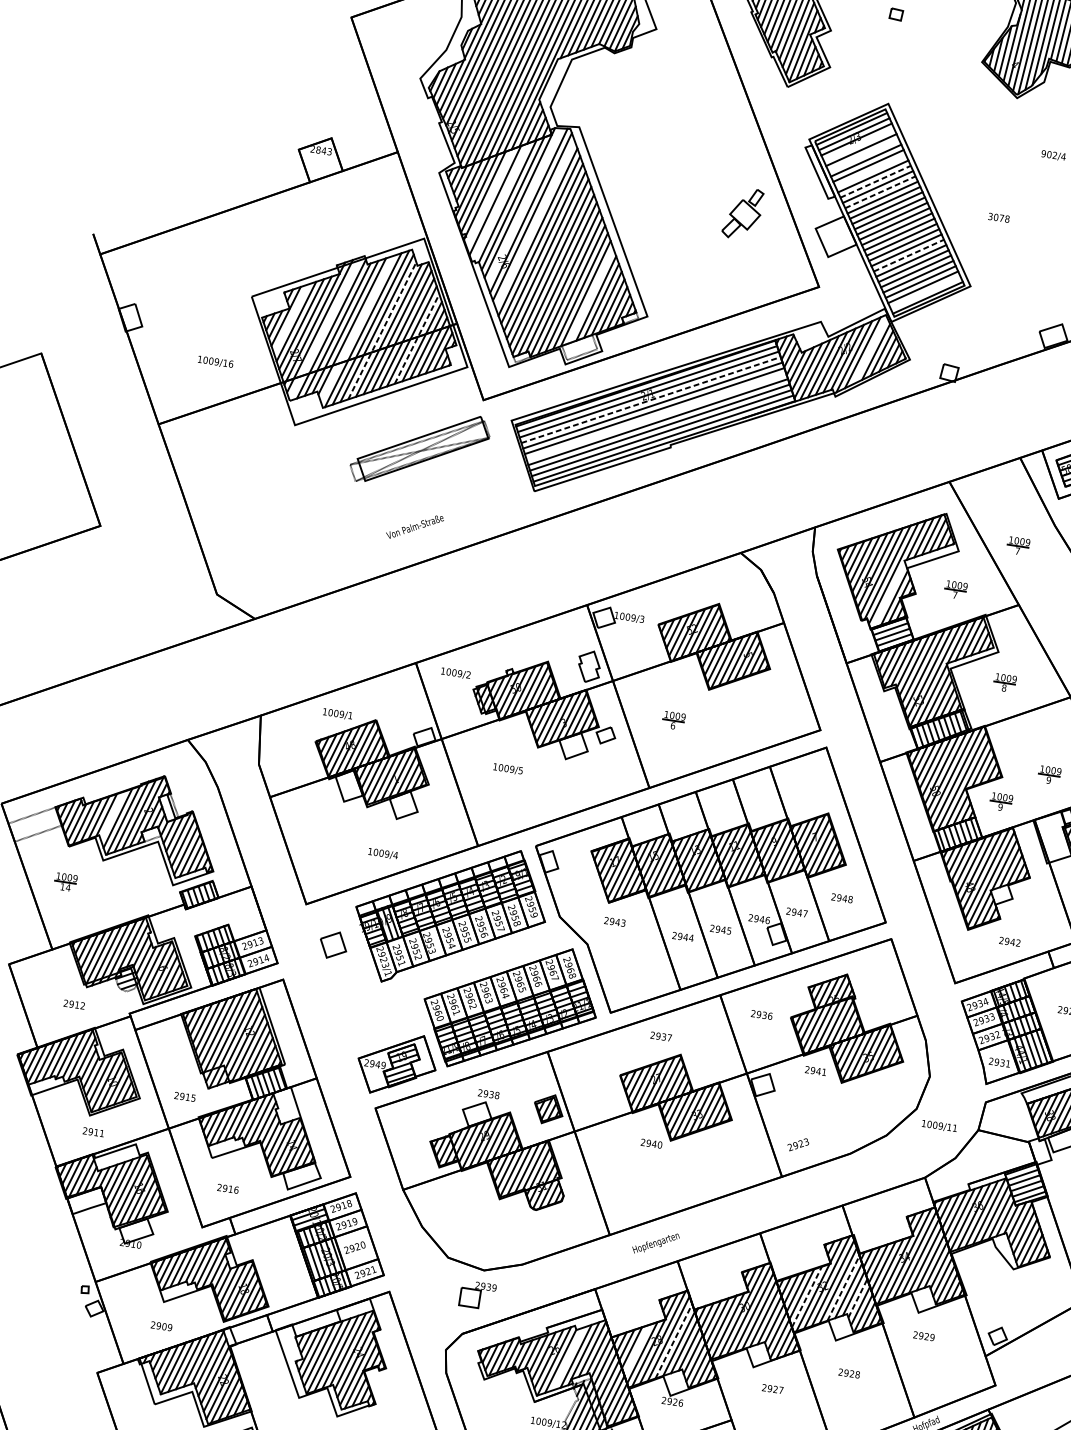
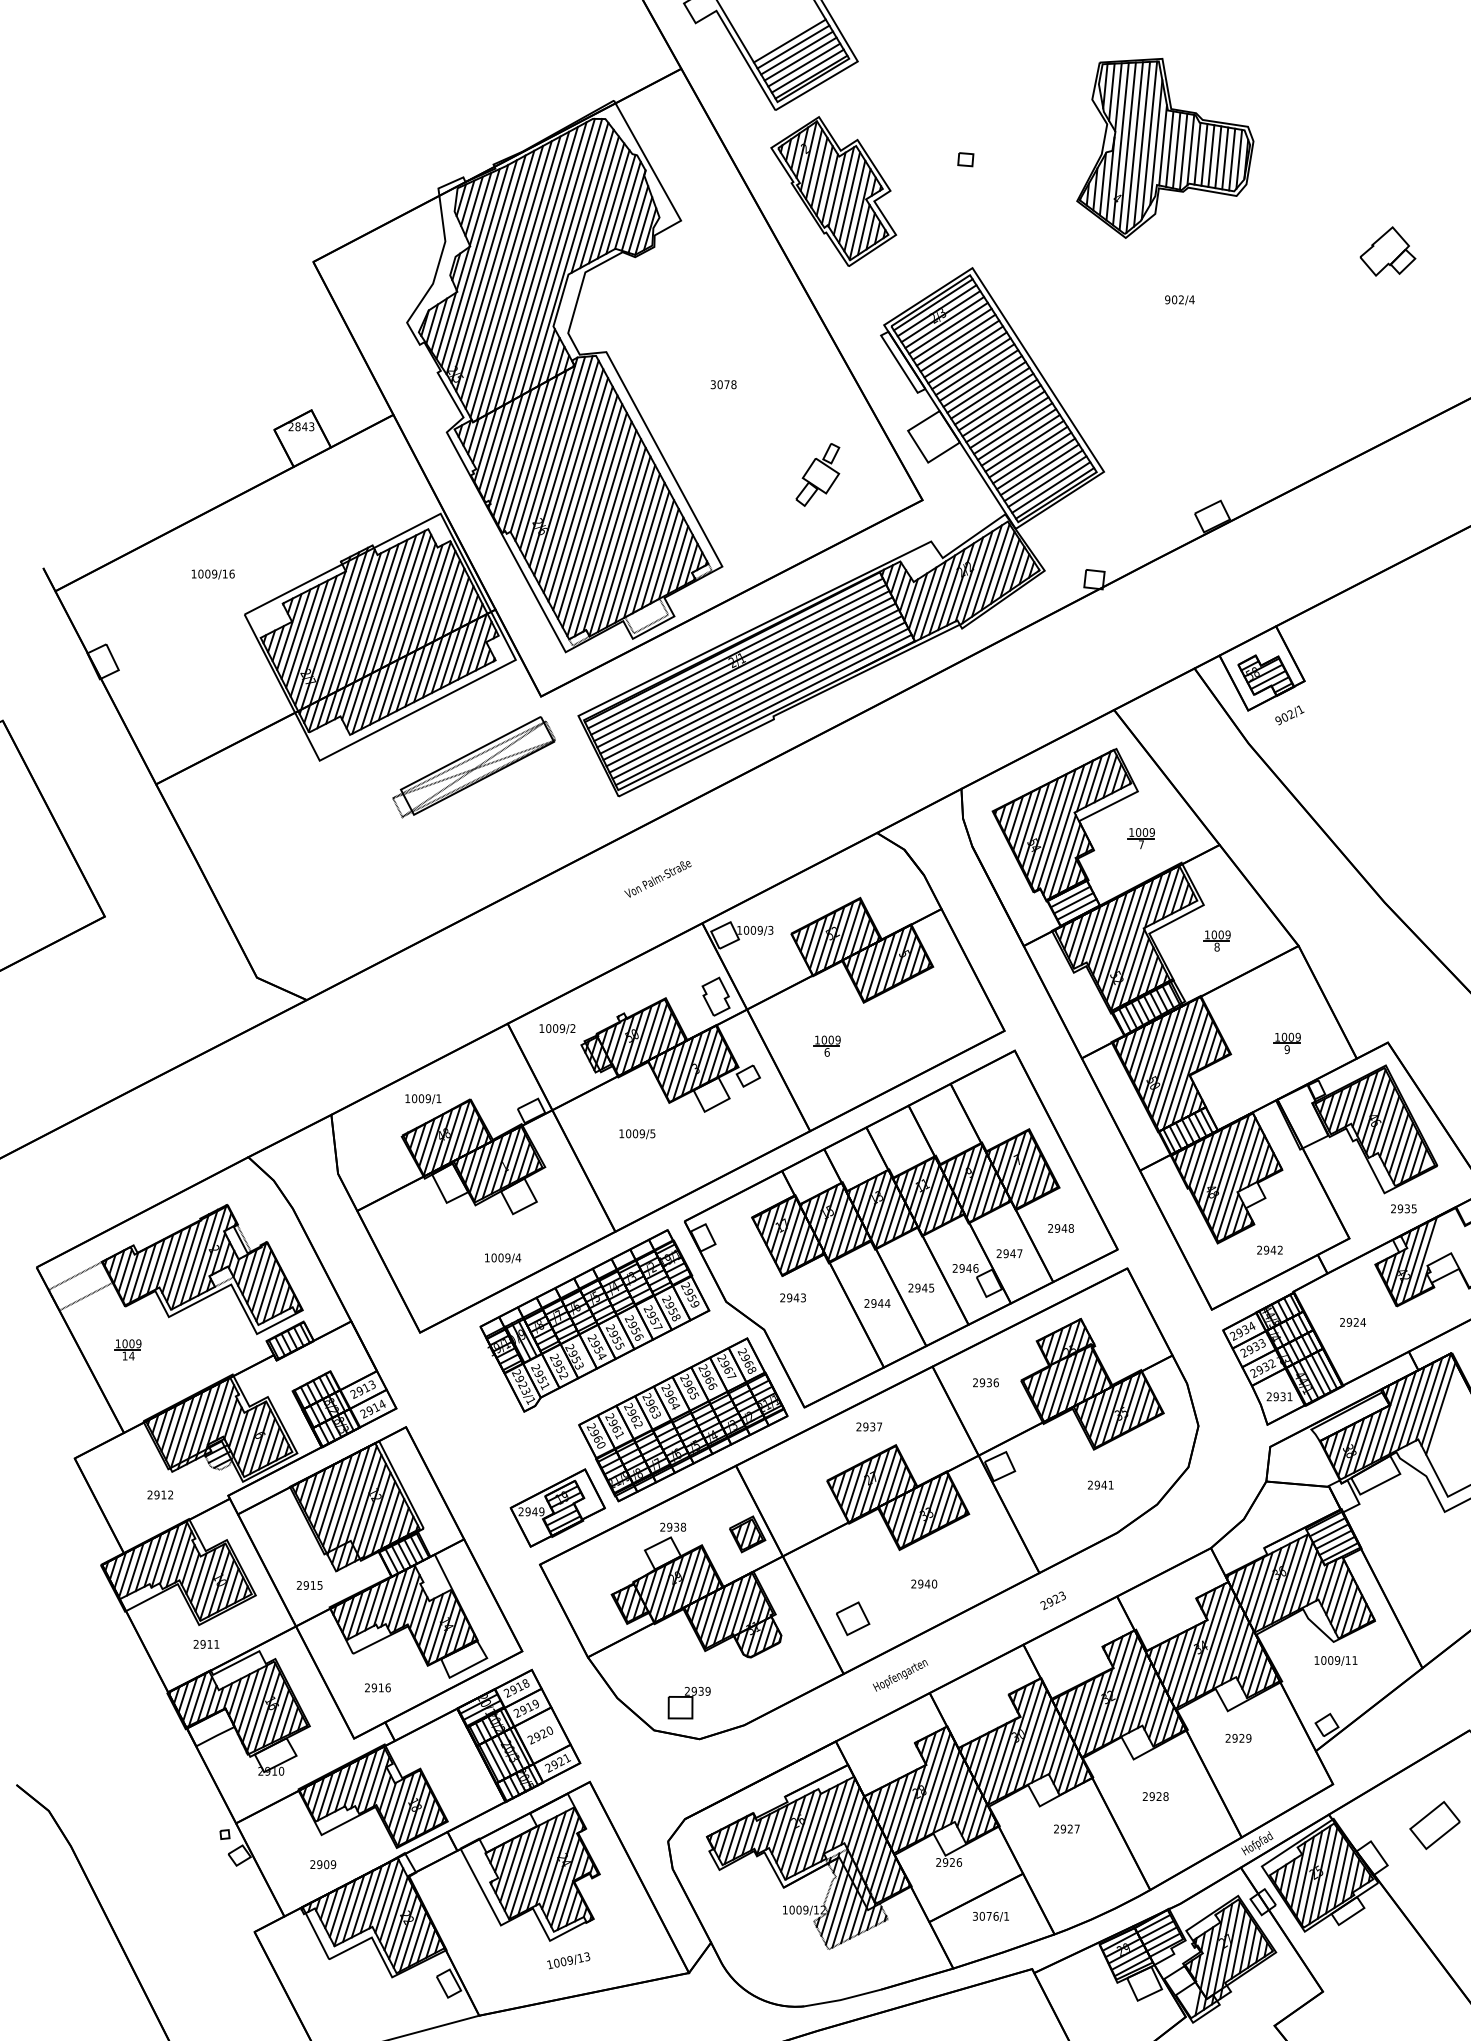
line: (858, 144) -> (944, 322), added
line: (864, 154) -> (952, 333), added
line: (870, 170) -> (963, 351), added
line: (875, 181) -> (971, 363), dashed -> solid
line: (880, 192) -> (978, 375), dashed -> solid
line: (490, 198) -> (512, 453), added
line: (500, 202) -> (525, 456), added
line: (523, 206) -> (554, 457), added
part: (742, 213) -> (817, 474), moved
text: (998, 217) -> (723, 384), moved
line: (535, 224) -> (571, 476), added
line: (908, 255) -> (1024, 446), dashed -> solid
line: (925, 292) -> (1051, 487), added
line: (590, 296) -> (650, 552), added
line: (290, 318) -> (295, 633), added
line: (324, 328) -> (337, 639), added
line: (357, 328) -> (376, 633), added
line: (382, 330) -> (407, 631), dashed -> solid
line: (417, 339) -> (450, 635), dashed -> solid
line: (870, 350) -> (995, 567), added
text: (215, 362) -> (212, 574), moved
line: (650, 400) -> (741, 666), dashed -> solid
line: (655, 416) -> (750, 684), added
text: (414, 527) -> (657, 879), moved
part: (1017, 546) -> (1207, 774), removed
line: (889, 595) -> (1062, 856), added
part: (1000, 802) -> (1233, 1084), removed
line: (112, 815) -> (171, 1261), added
part: (333, 945) -> (853, 1618), moved
text: (815, 1070) -> (1100, 1484), moved
text: (939, 1125) -> (1335, 1660), moved
text: (651, 1143) -> (924, 1583), moved
text: (797, 1144) -> (1052, 1600), moved
line: (843, 1288) -> (1133, 1695), dashed -> solid
part: (477, 1295) -> (688, 1703), moved
line: (807, 1297) -> (1091, 1712), dashed -> solid
line: (858, 1298) -> (1152, 1704), dashed -> solid
line: (673, 1341) -> (939, 1789), dashed -> solid
line: (636, 1350) -> (896, 1807), added
line: (568, 1358) -> (816, 1829), added

